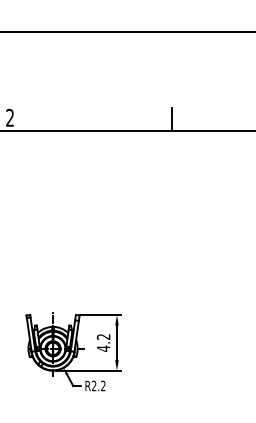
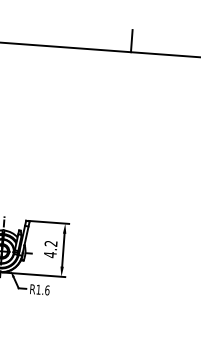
text: (98, 385) -> (42, 289), R2.2 -> R1.6

